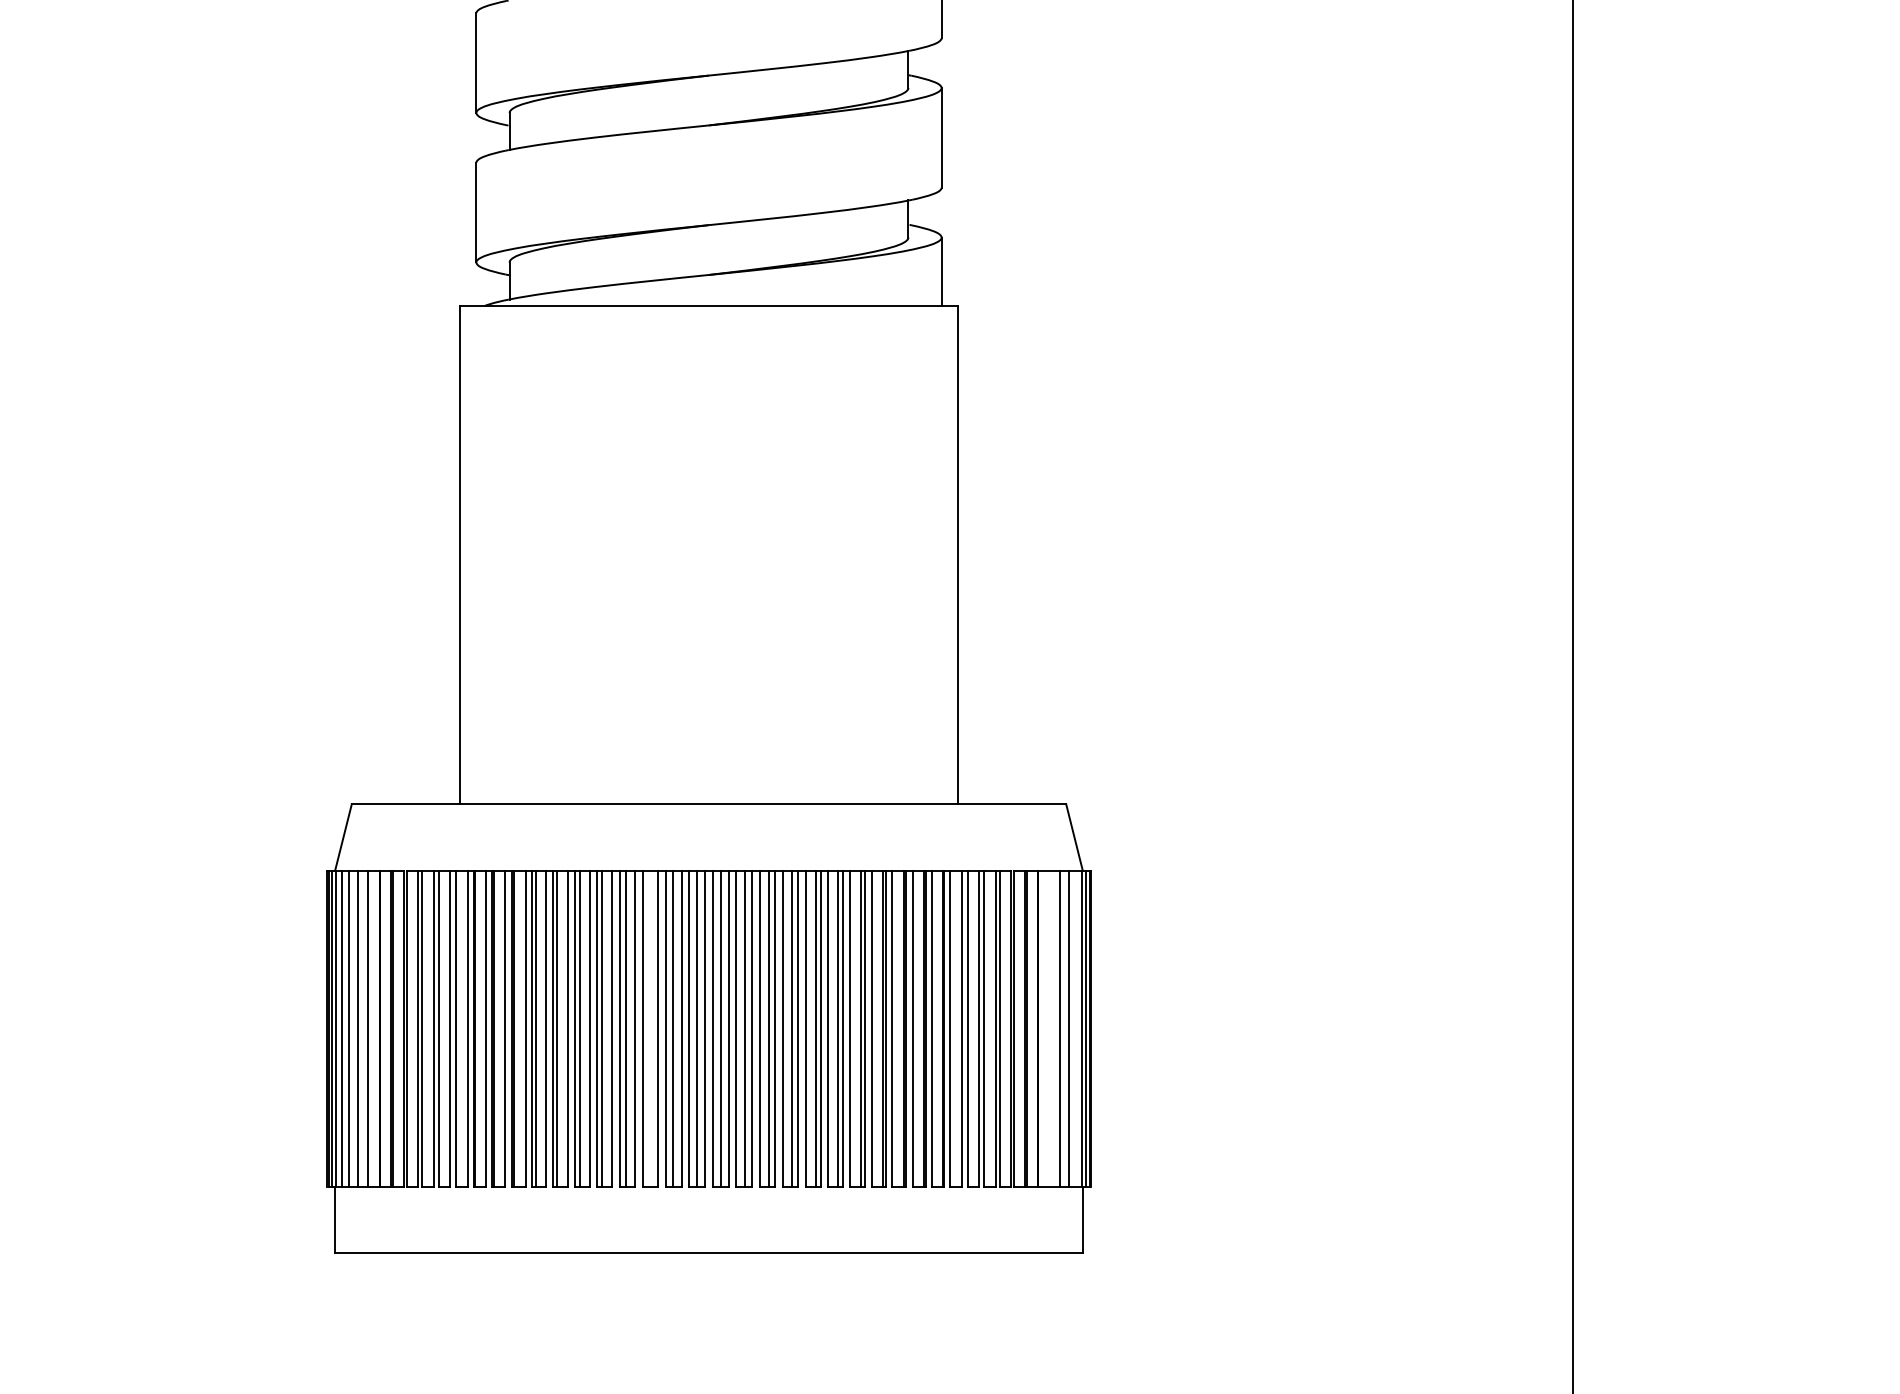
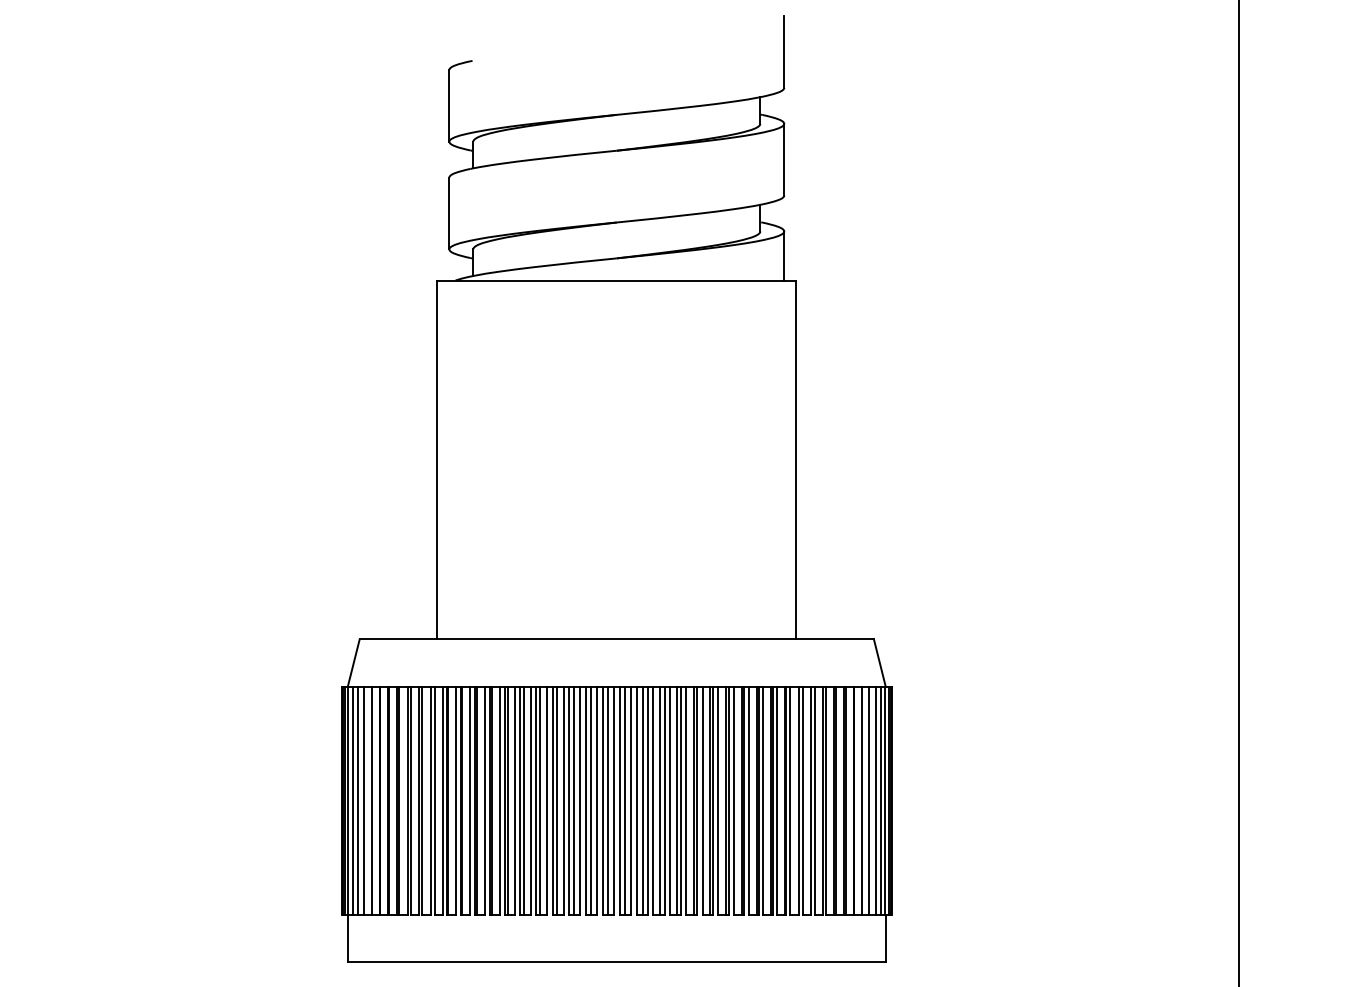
line: (649, 1028) -> (573, 800), added
line: (1049, 1028) -> (861, 800), added
line: (1075, 1028) -> (880, 800), added

